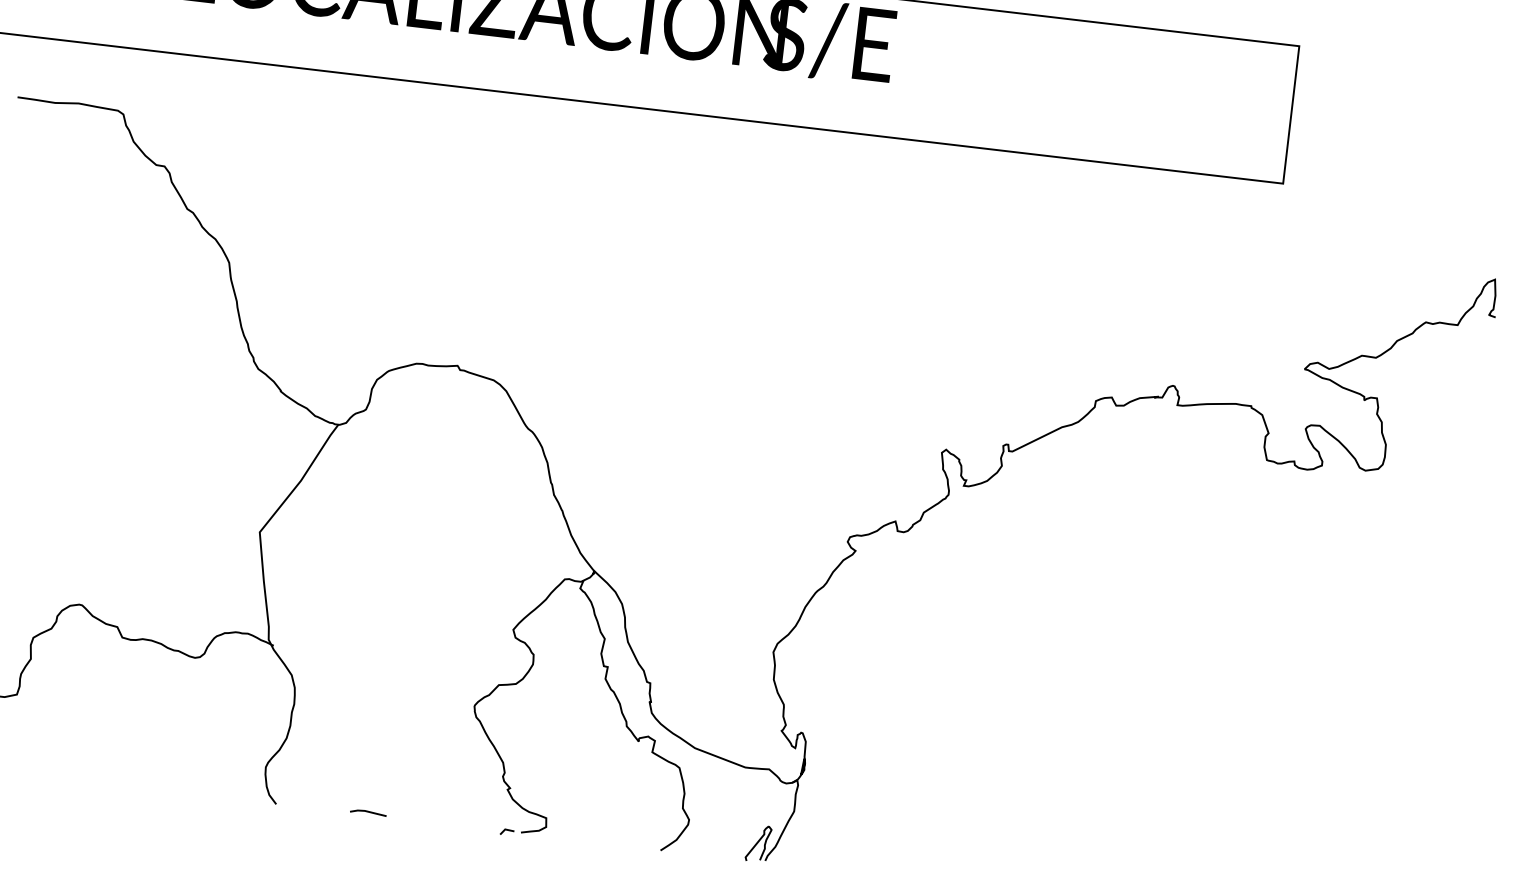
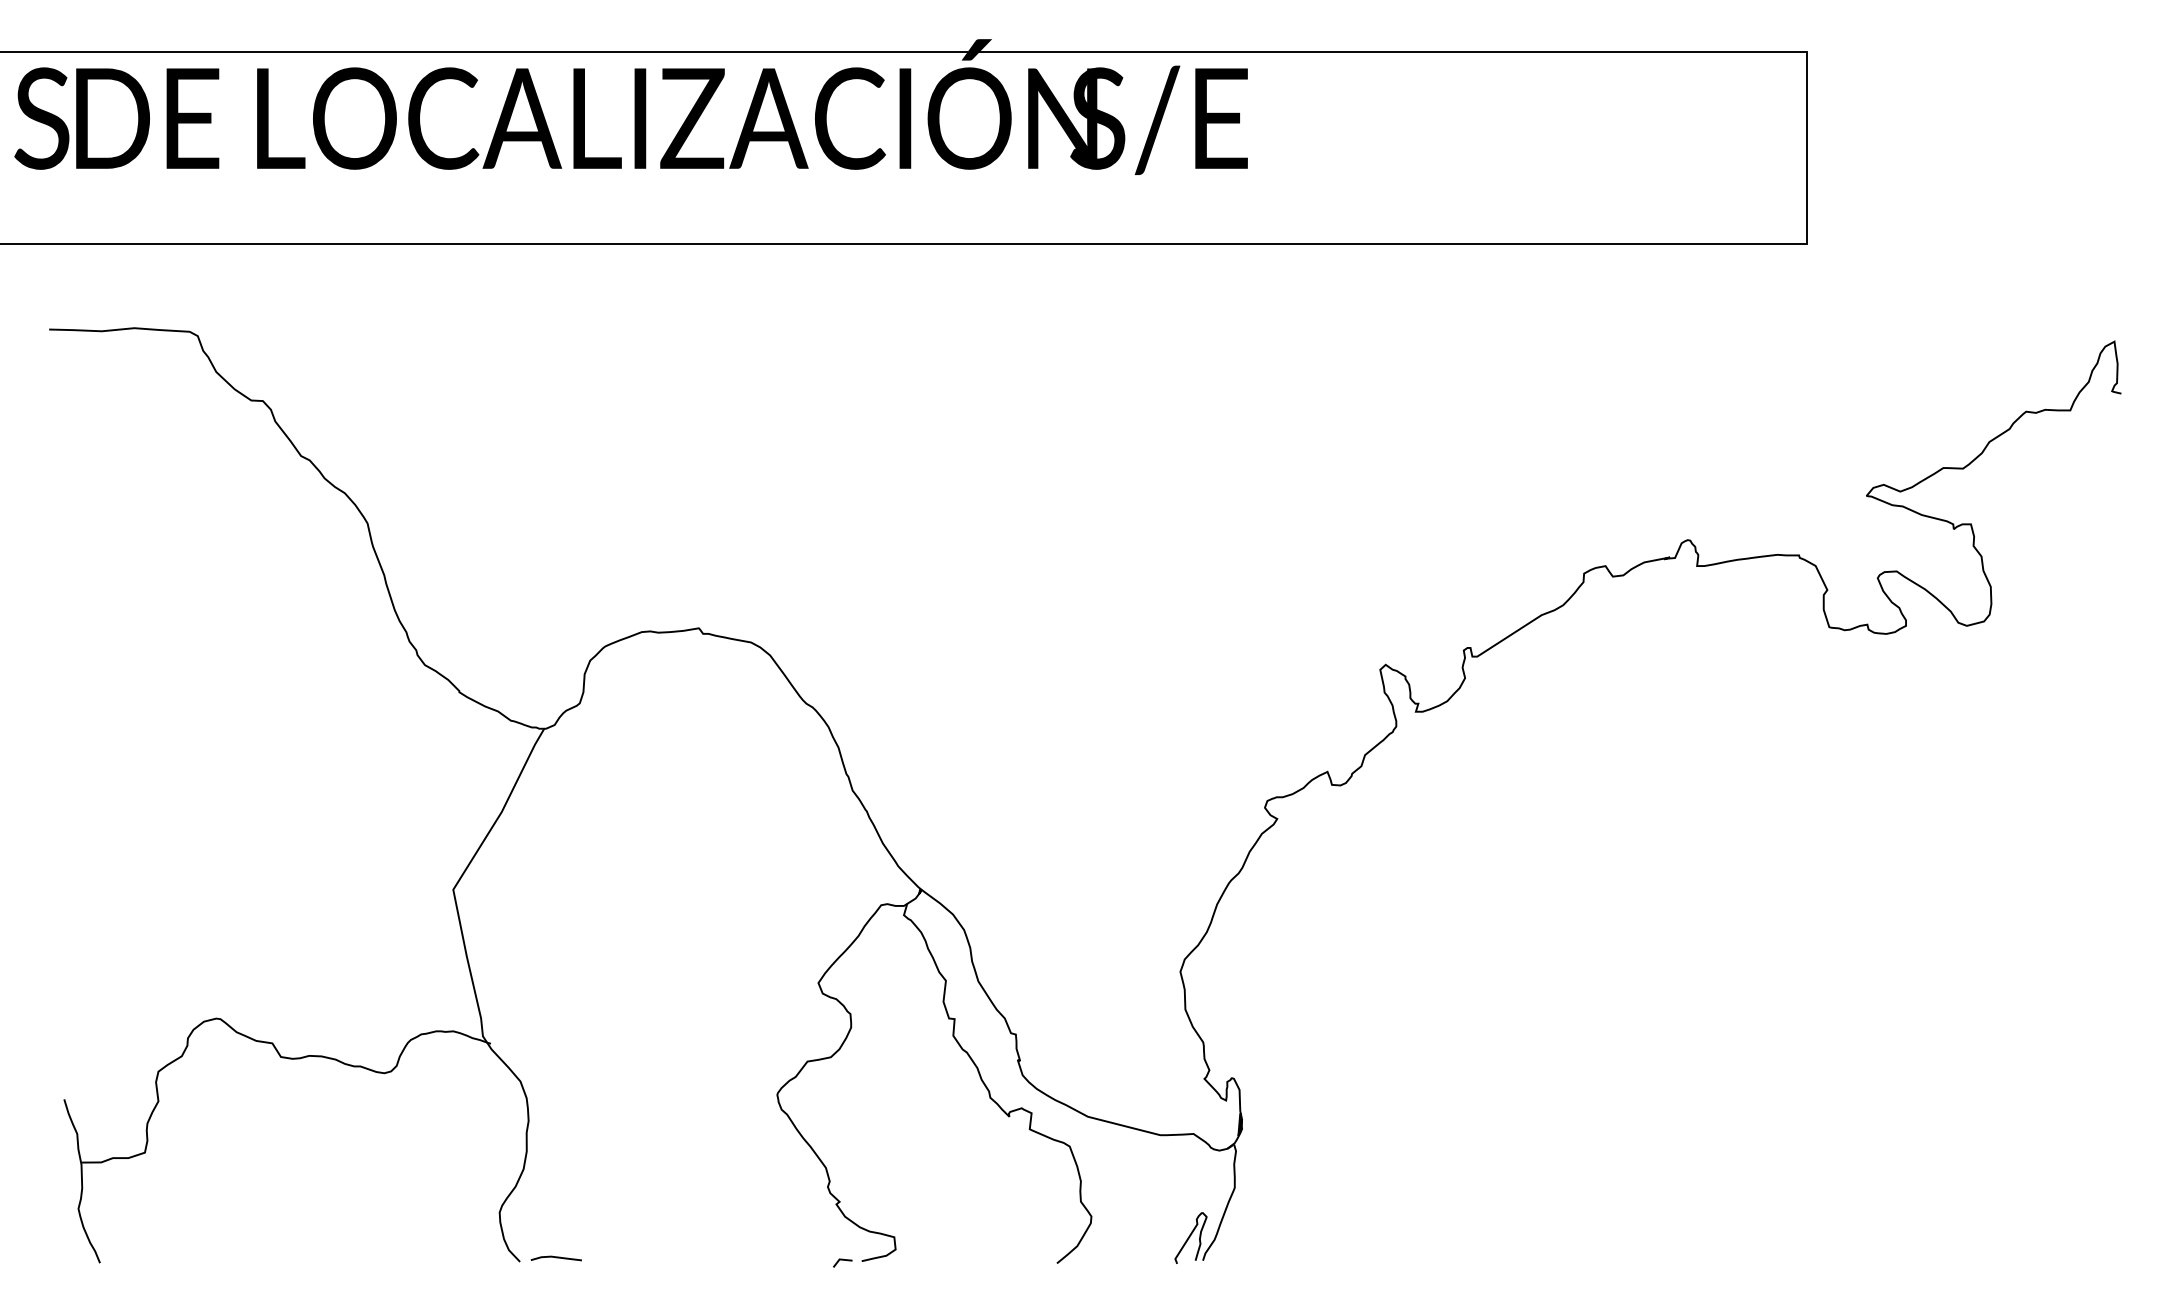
line: (367, 812) -> (555, 1258), moved

